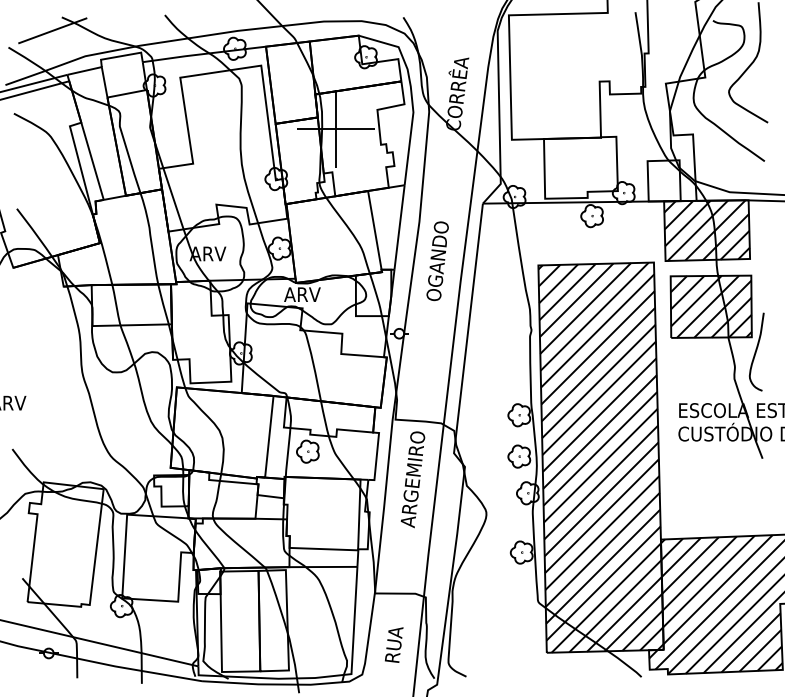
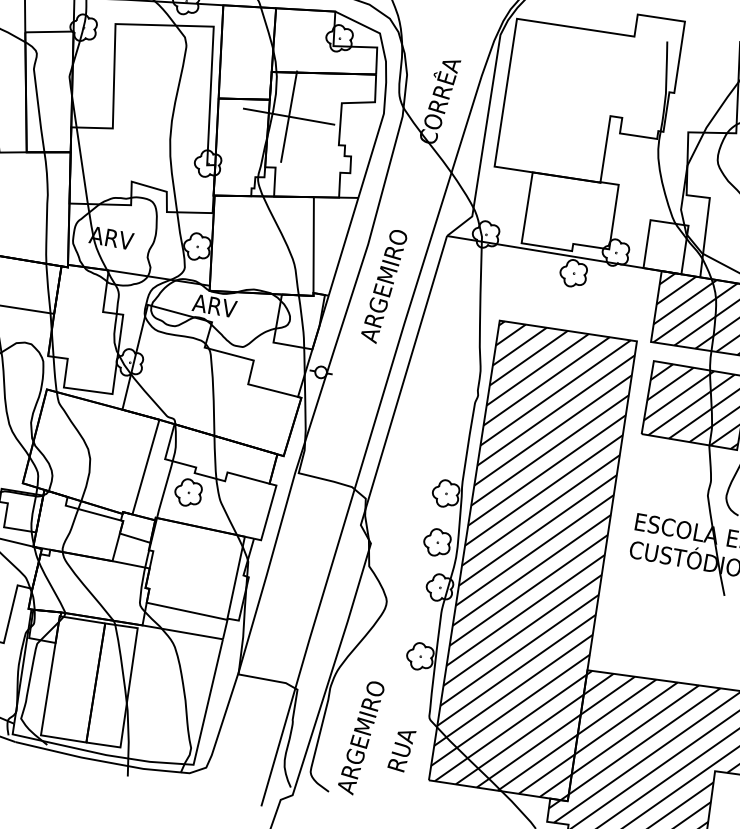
text: (438, 253) -> (384, 285), OGANDO -> ARGEMIRO
text: (412, 479) -> (360, 737), moved
text: (394, 644) -> (402, 749), moved

